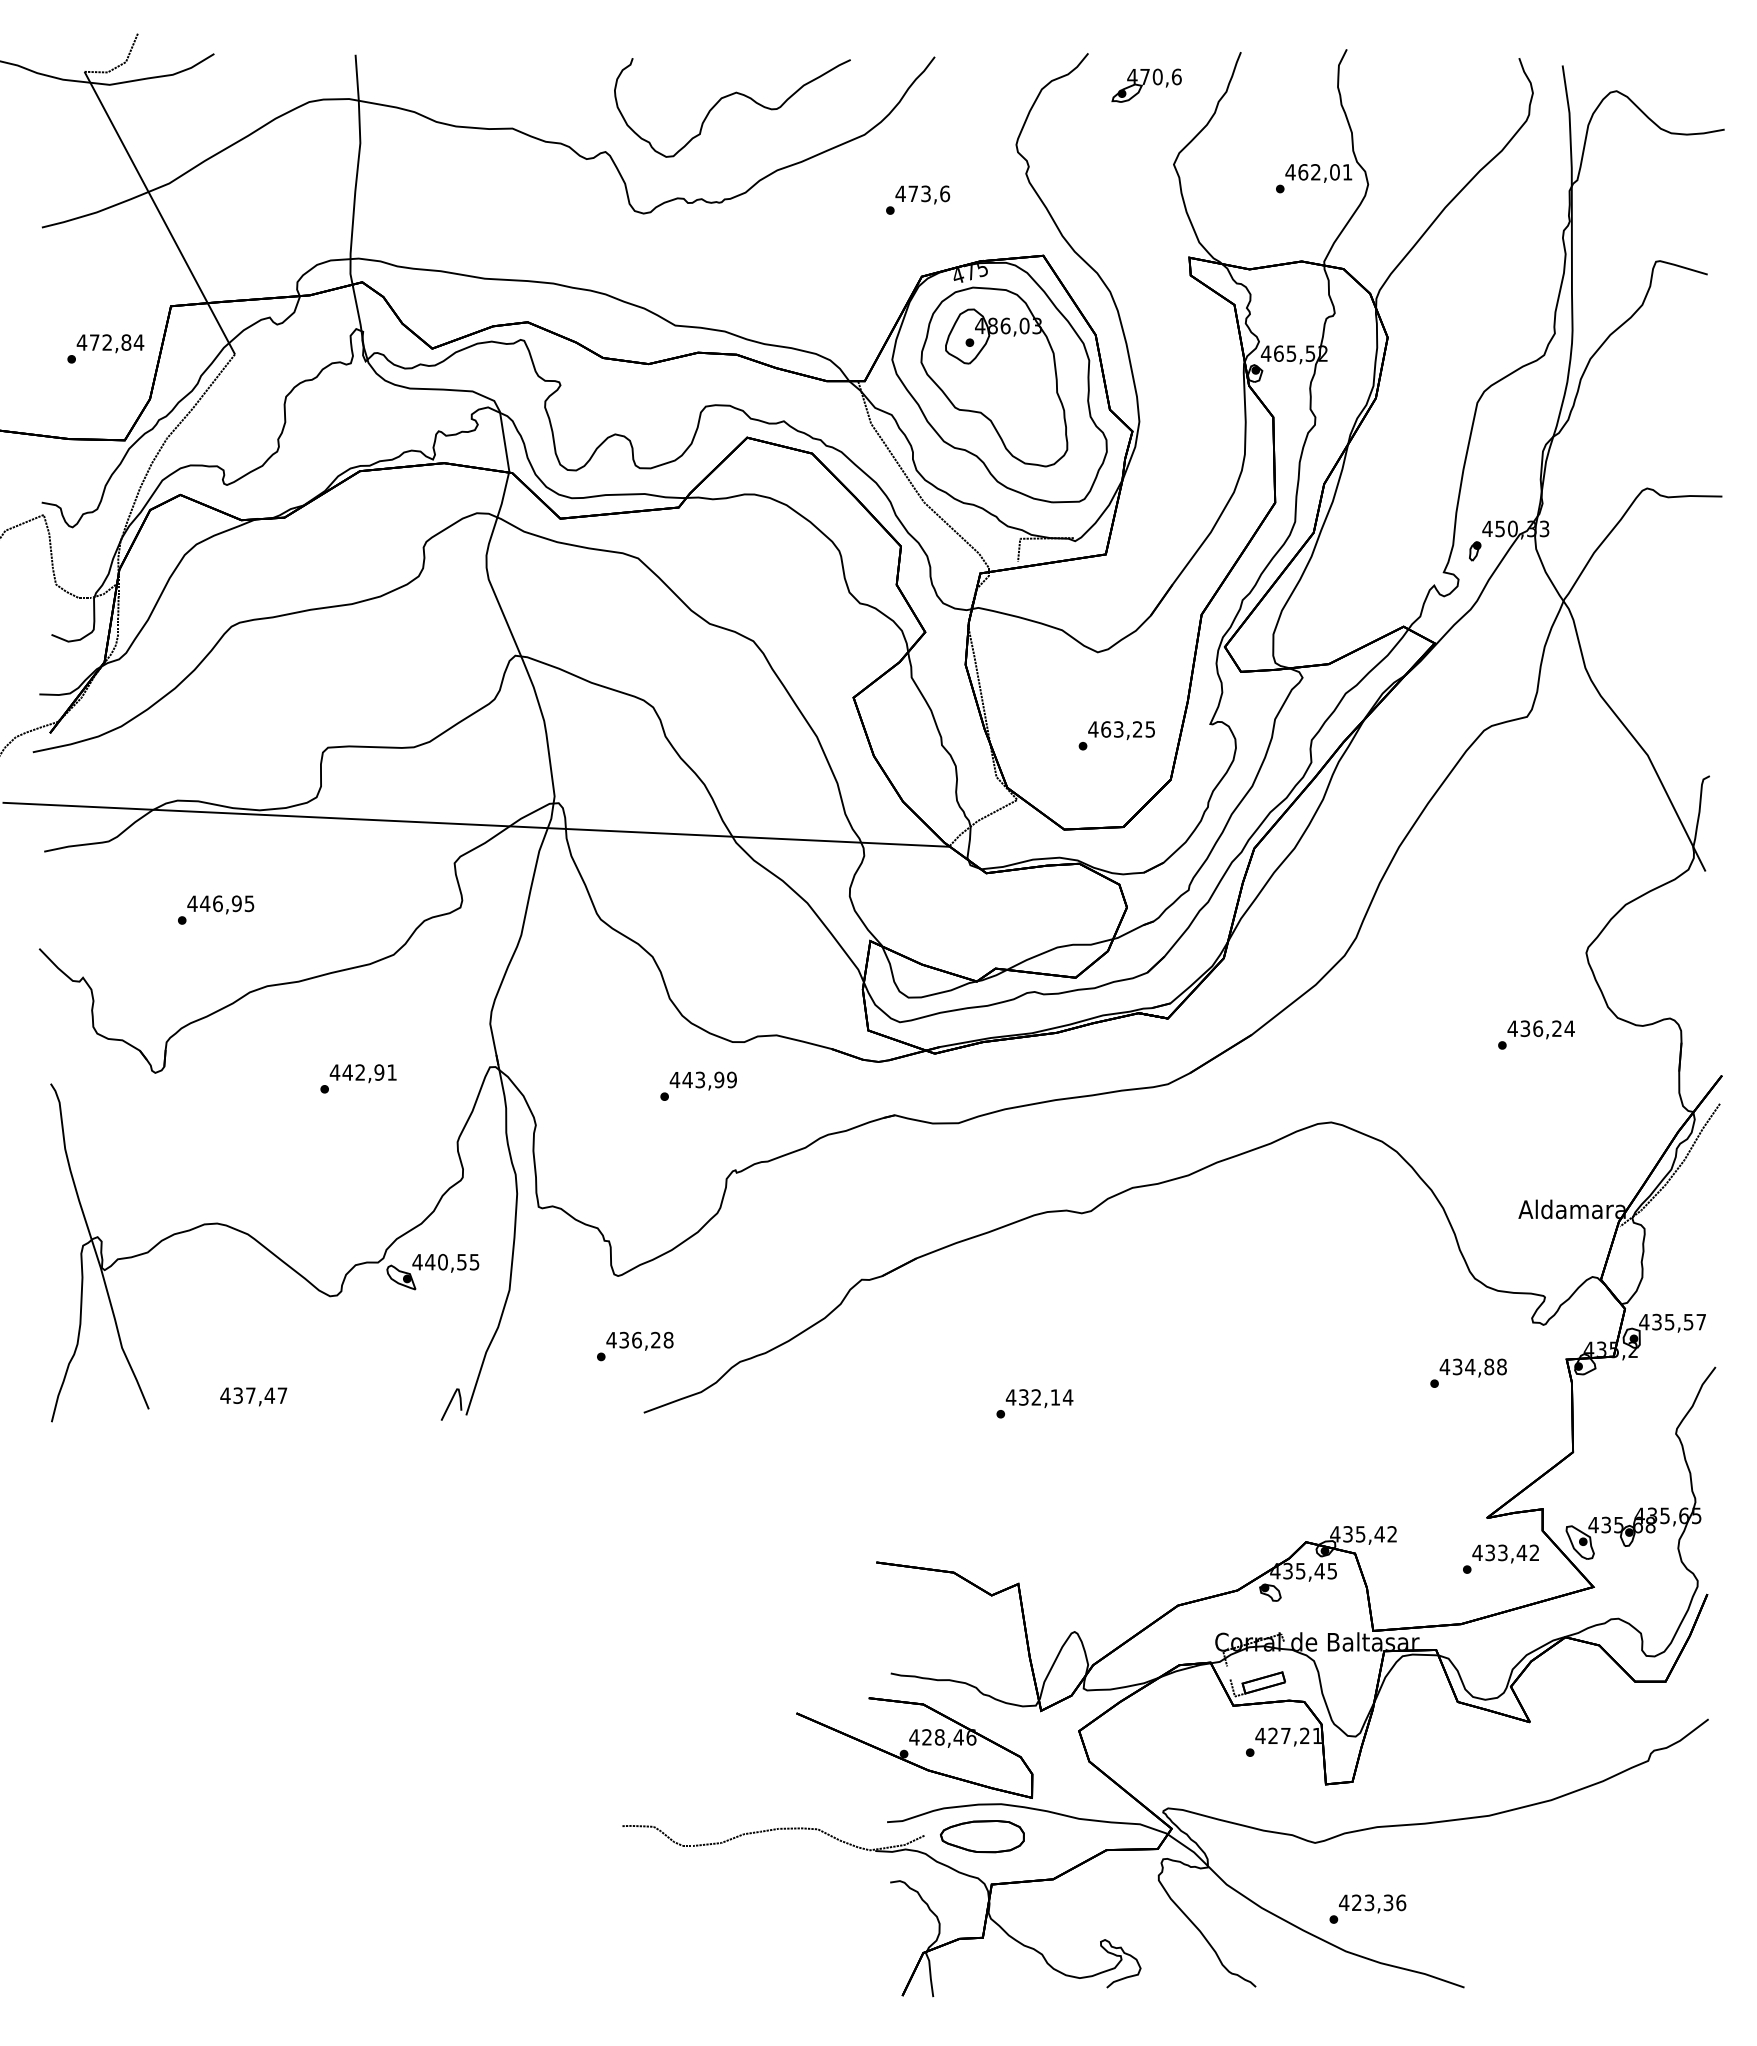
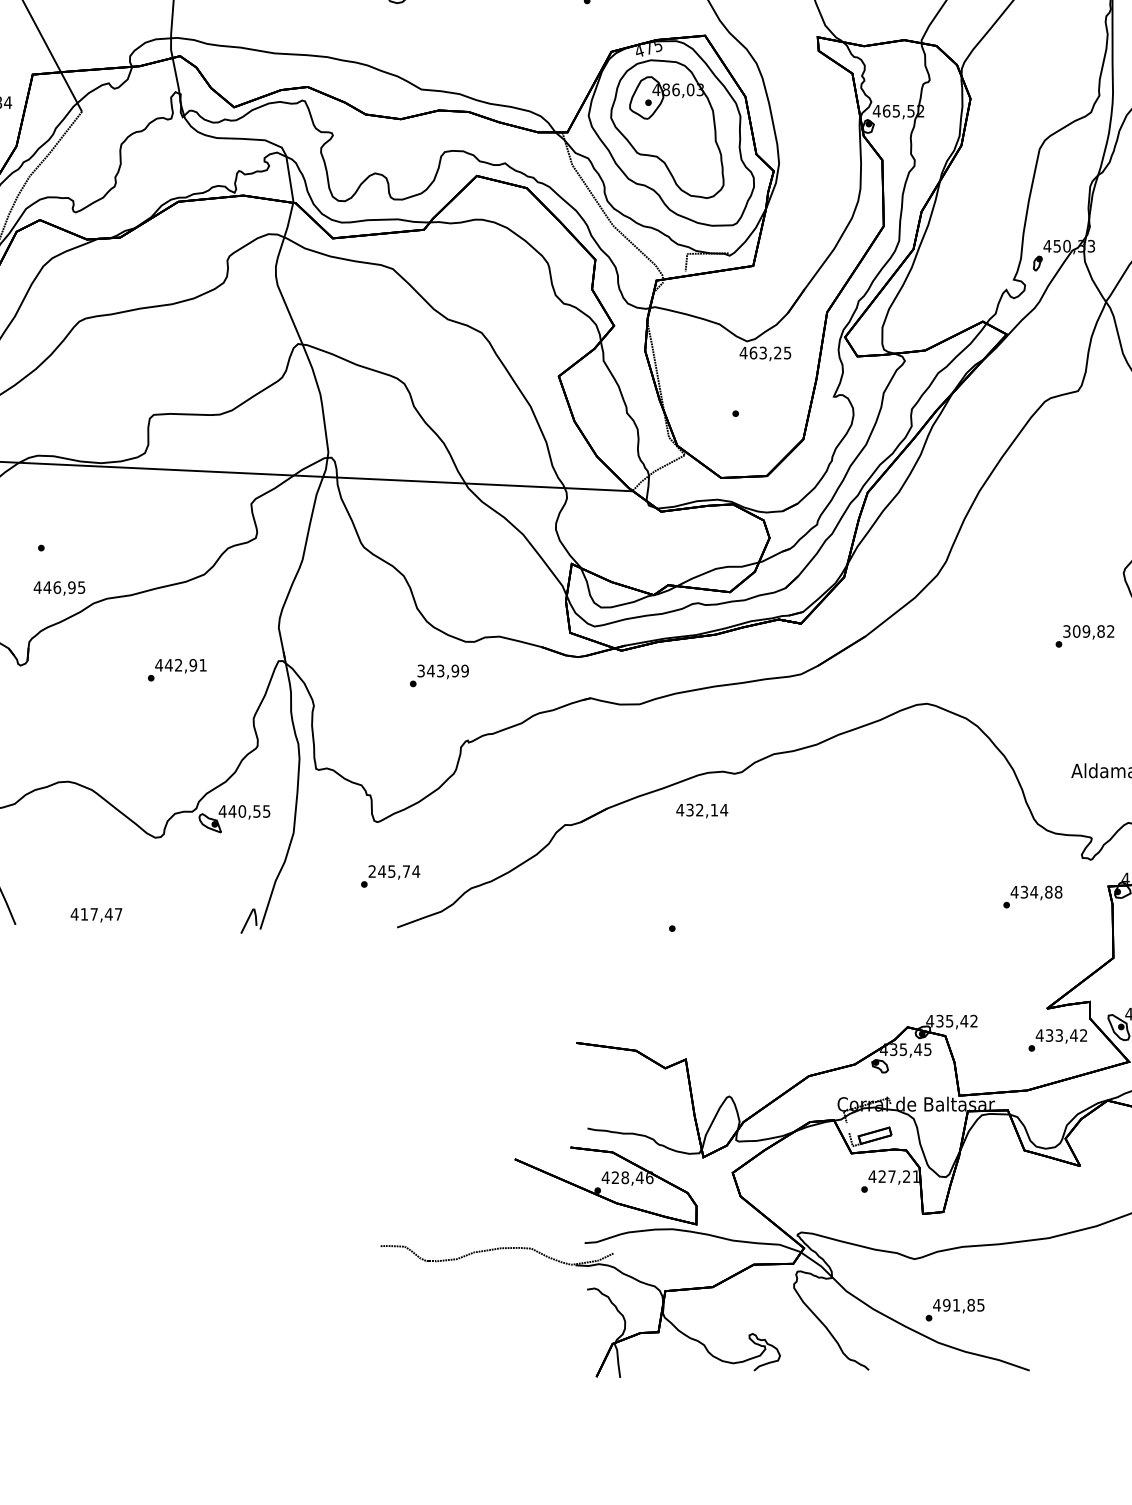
text: (1121, 730) -> (765, 353), moved
text: (220, 904) -> (59, 588), moved
text: (1540, 1028) -> (1088, 631), 436,24 -> 309,82
text: (674, 1079) -> (420, 670), 443,99 -> 343,99
text: (639, 1339) -> (393, 871), 436,28 -> 245,74
text: (237, 1395) -> (83, 914), 437,47 -> 417,47
text: (1039, 1398) -> (702, 810), moved
part: (982, 1836) -> (658, 1254), removed
text: (1378, 1902) -> (963, 1305), 423,36 -> 491,85

